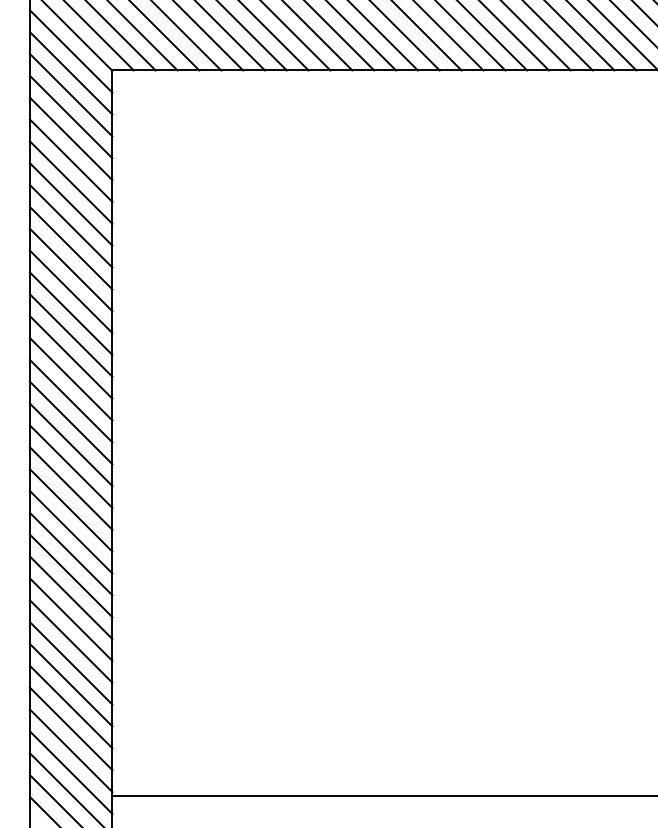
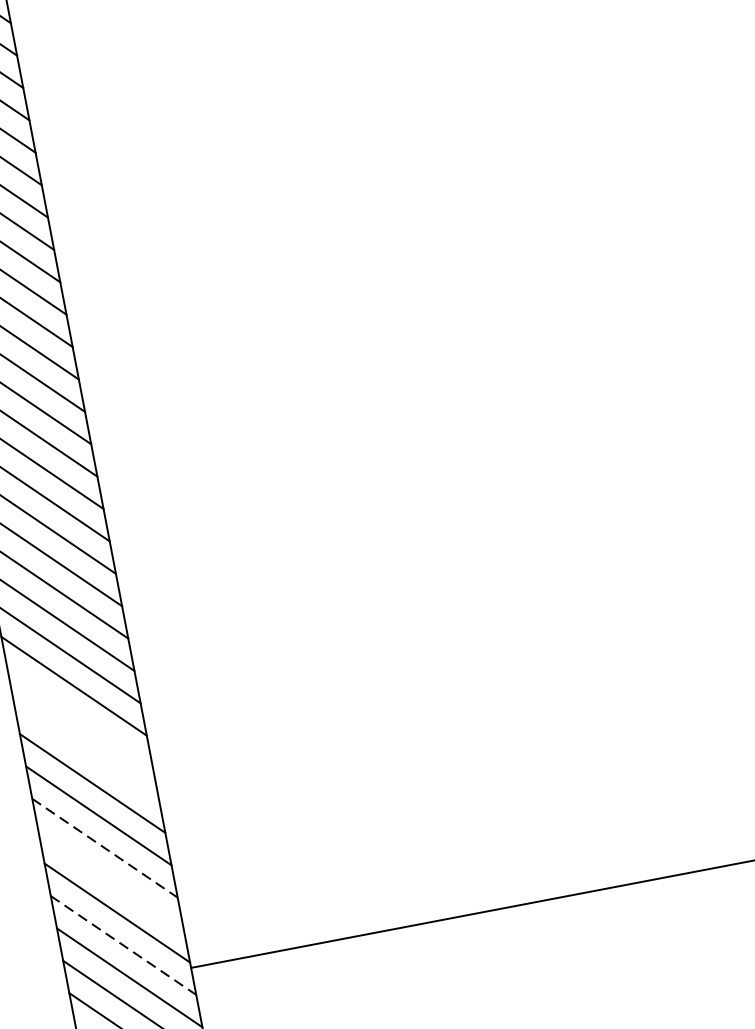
line: (71, 619) -> (80, 718), removed
line: (71, 641) -> (86, 750), removed
line: (71, 707) -> (105, 848), solid -> dashed
line: (71, 728) -> (111, 879), removed
line: (71, 773) -> (124, 946), solid -> dashed

